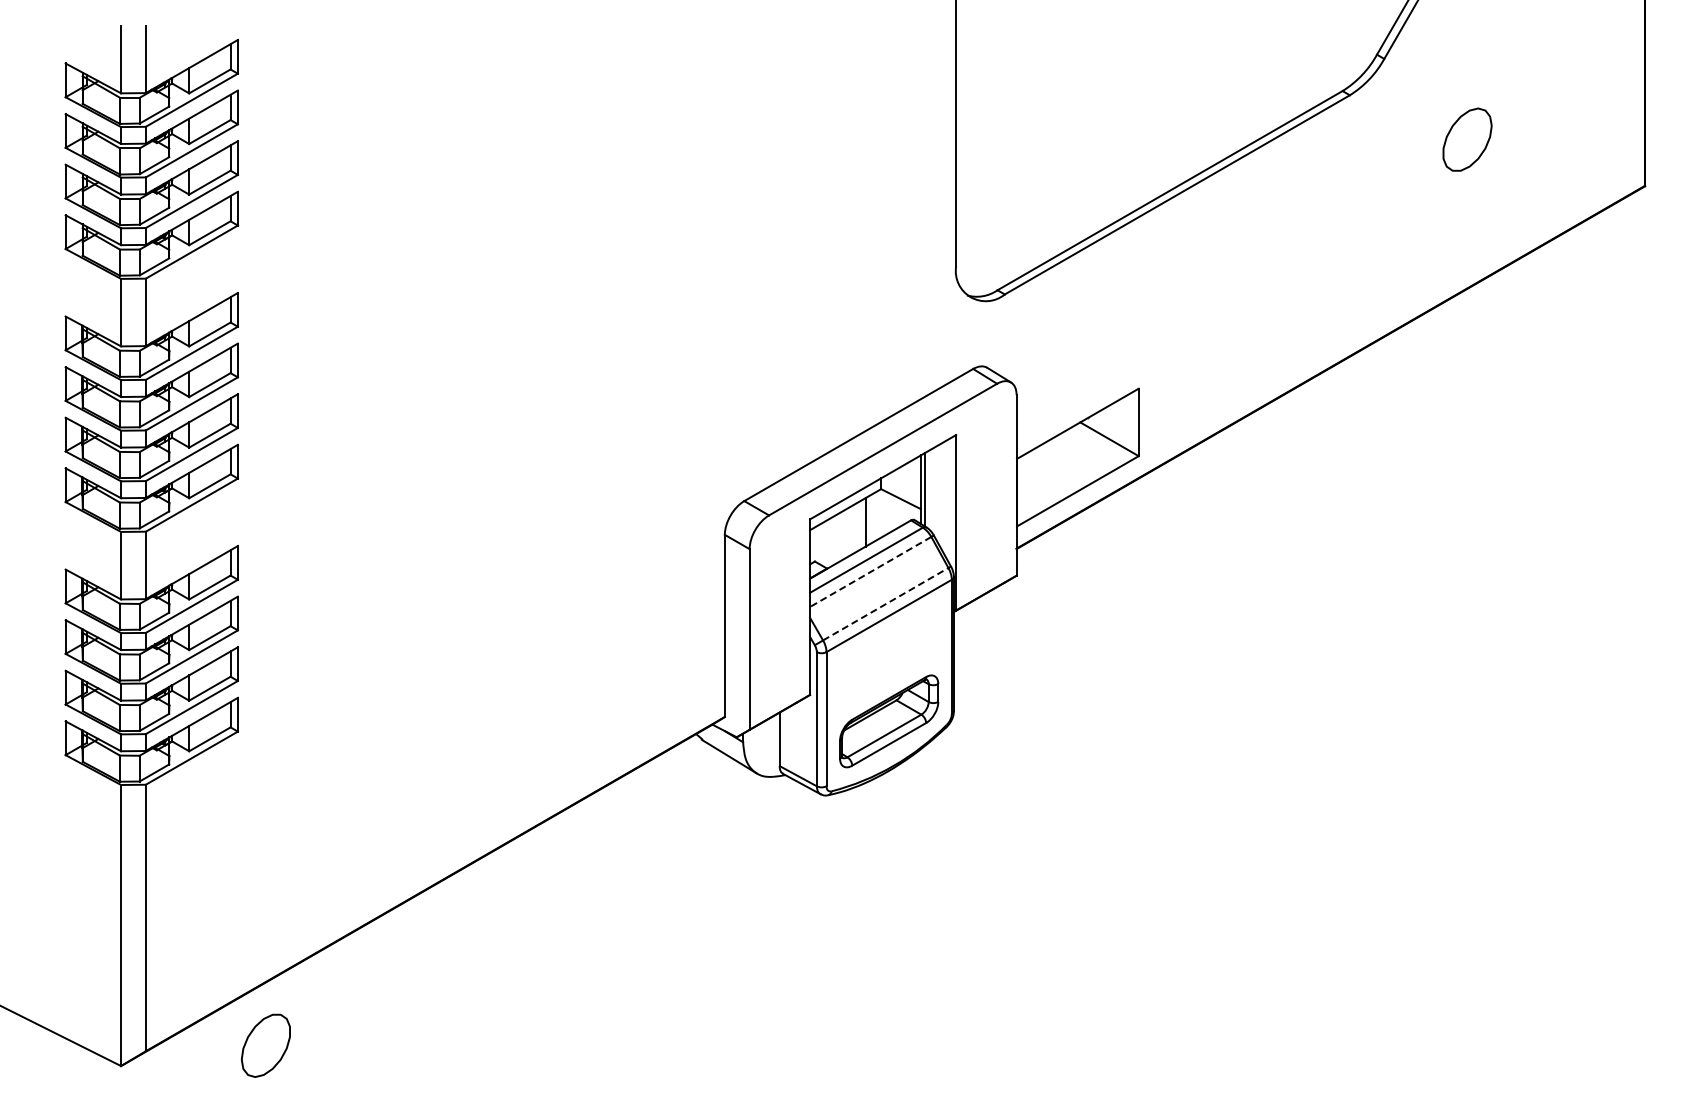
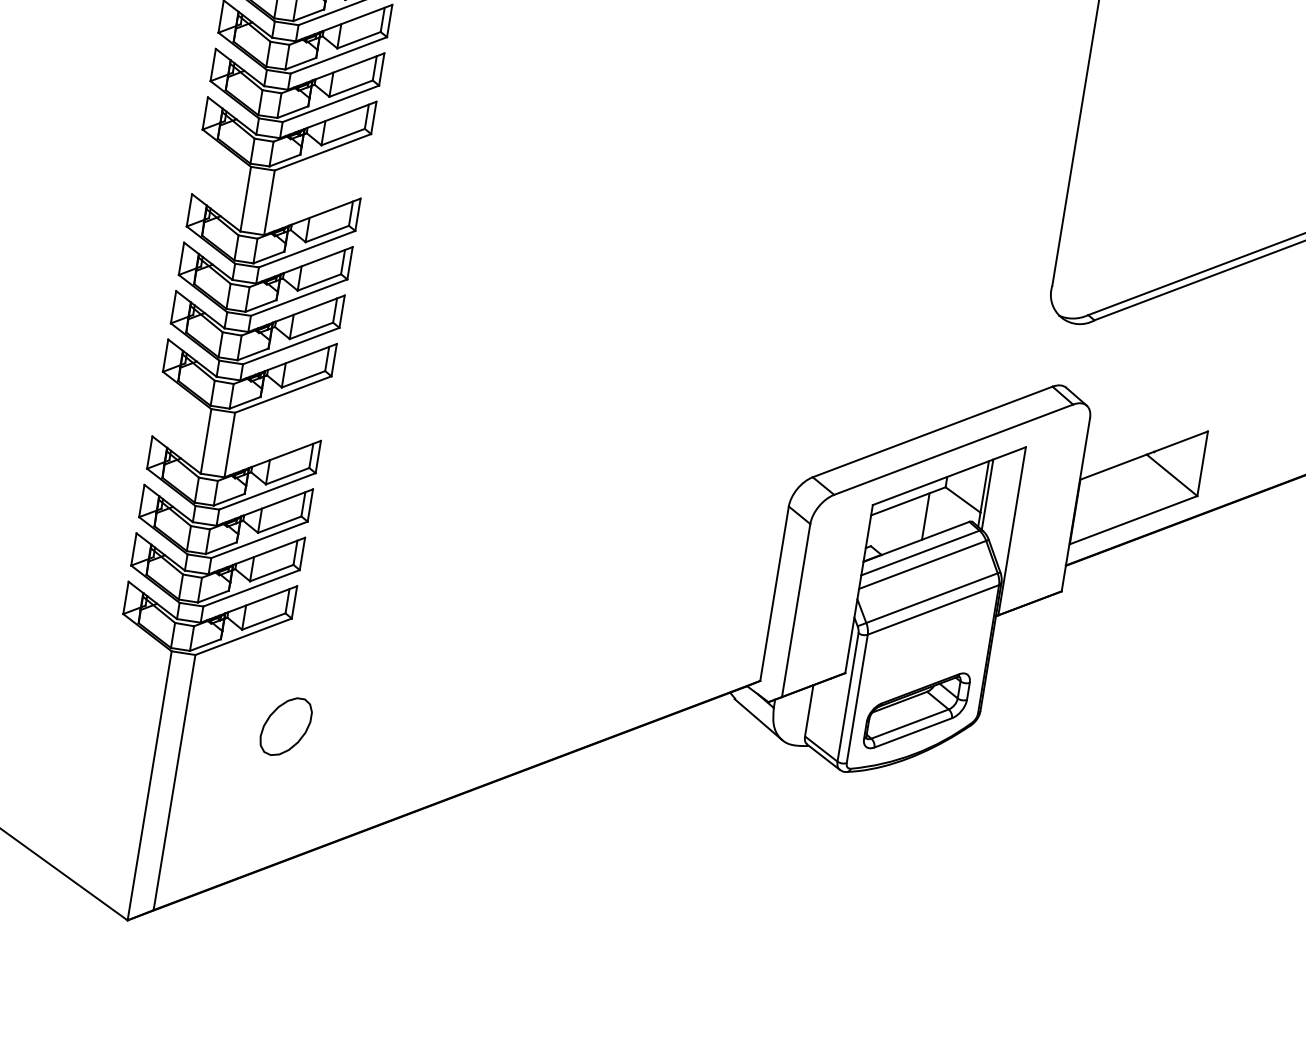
line: (870, 572) -> (922, 565), dashed -> solid
line: (886, 603) -> (932, 597), dashed -> solid
part: (265, 1045) -> (285, 726), moved

